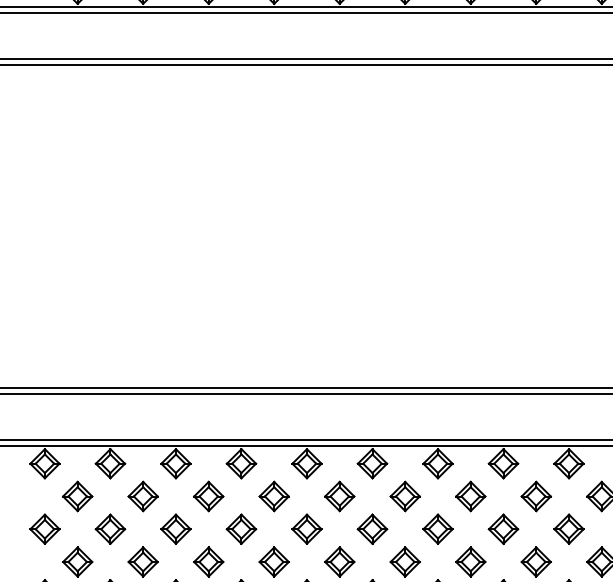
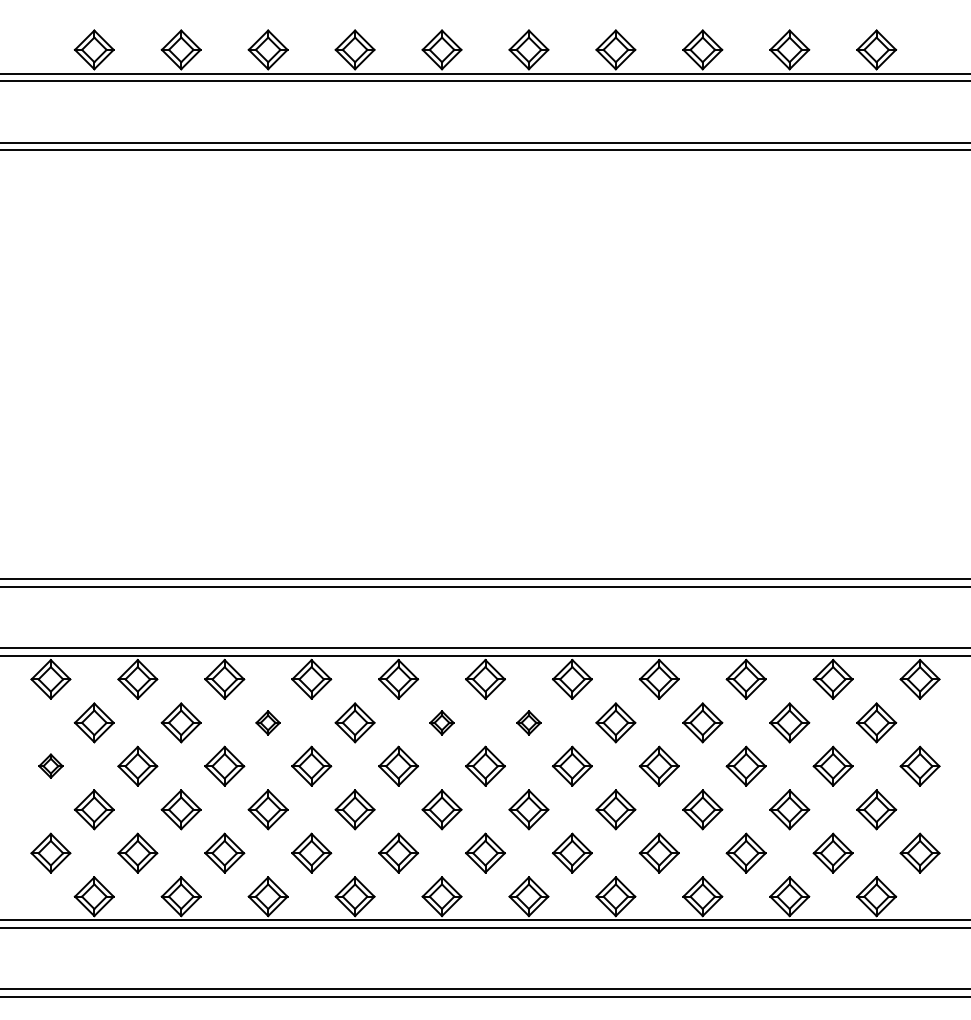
part: (208, 496) -> (267, 722), size x0.6
part: (339, 496) -> (441, 722), size x0.6
part: (404, 496) -> (528, 722), size x0.6
part: (44, 528) -> (50, 765), size x0.6

